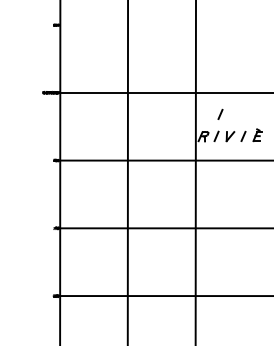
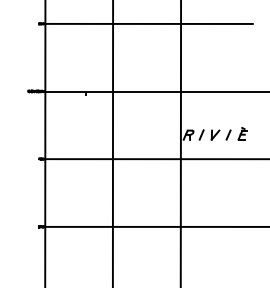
line: (163, 25) -> (148, 24), added
line: (220, 113) -> (205, 112), removed

